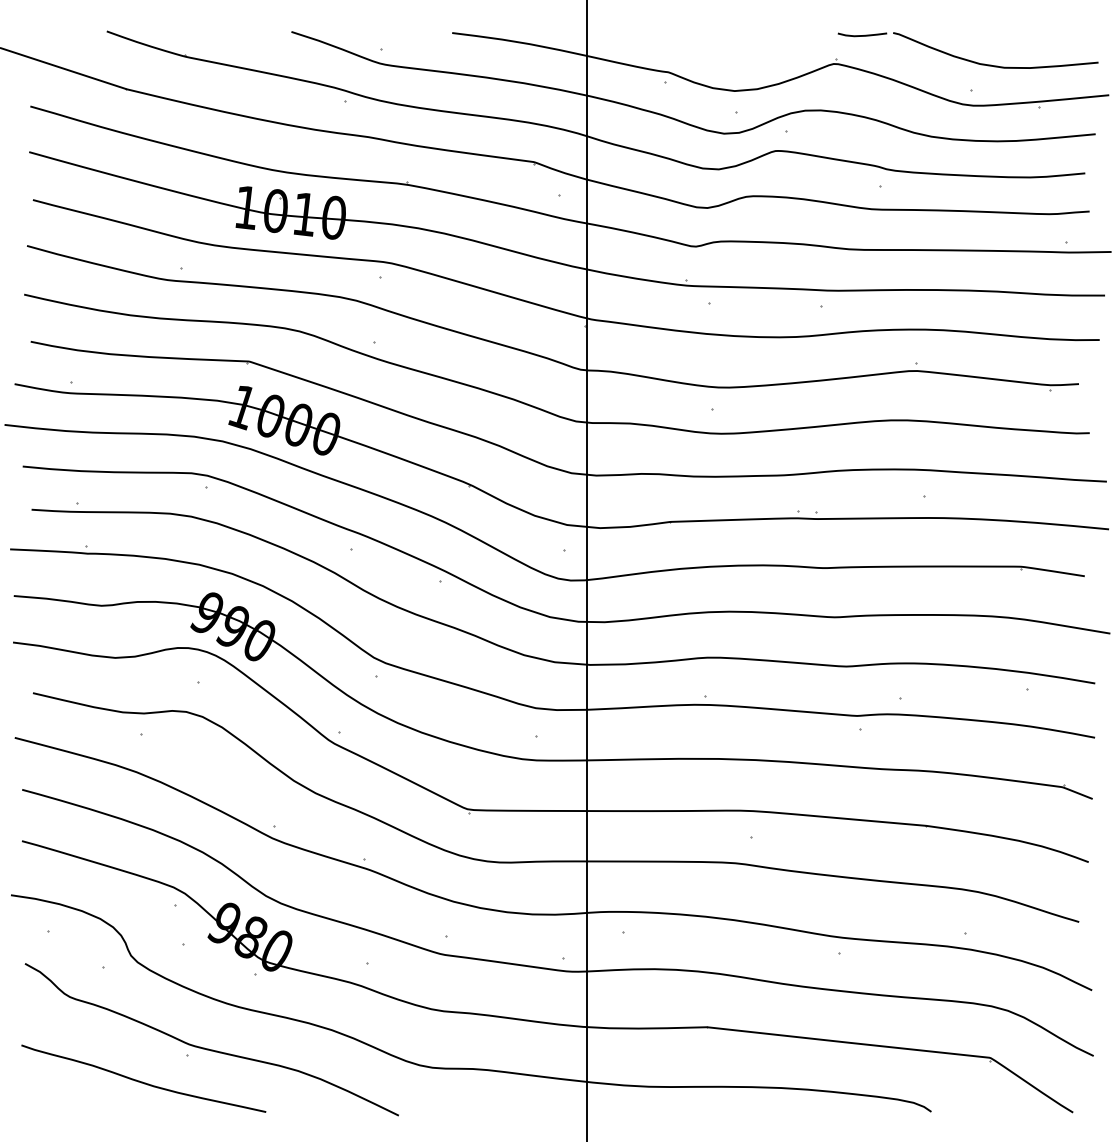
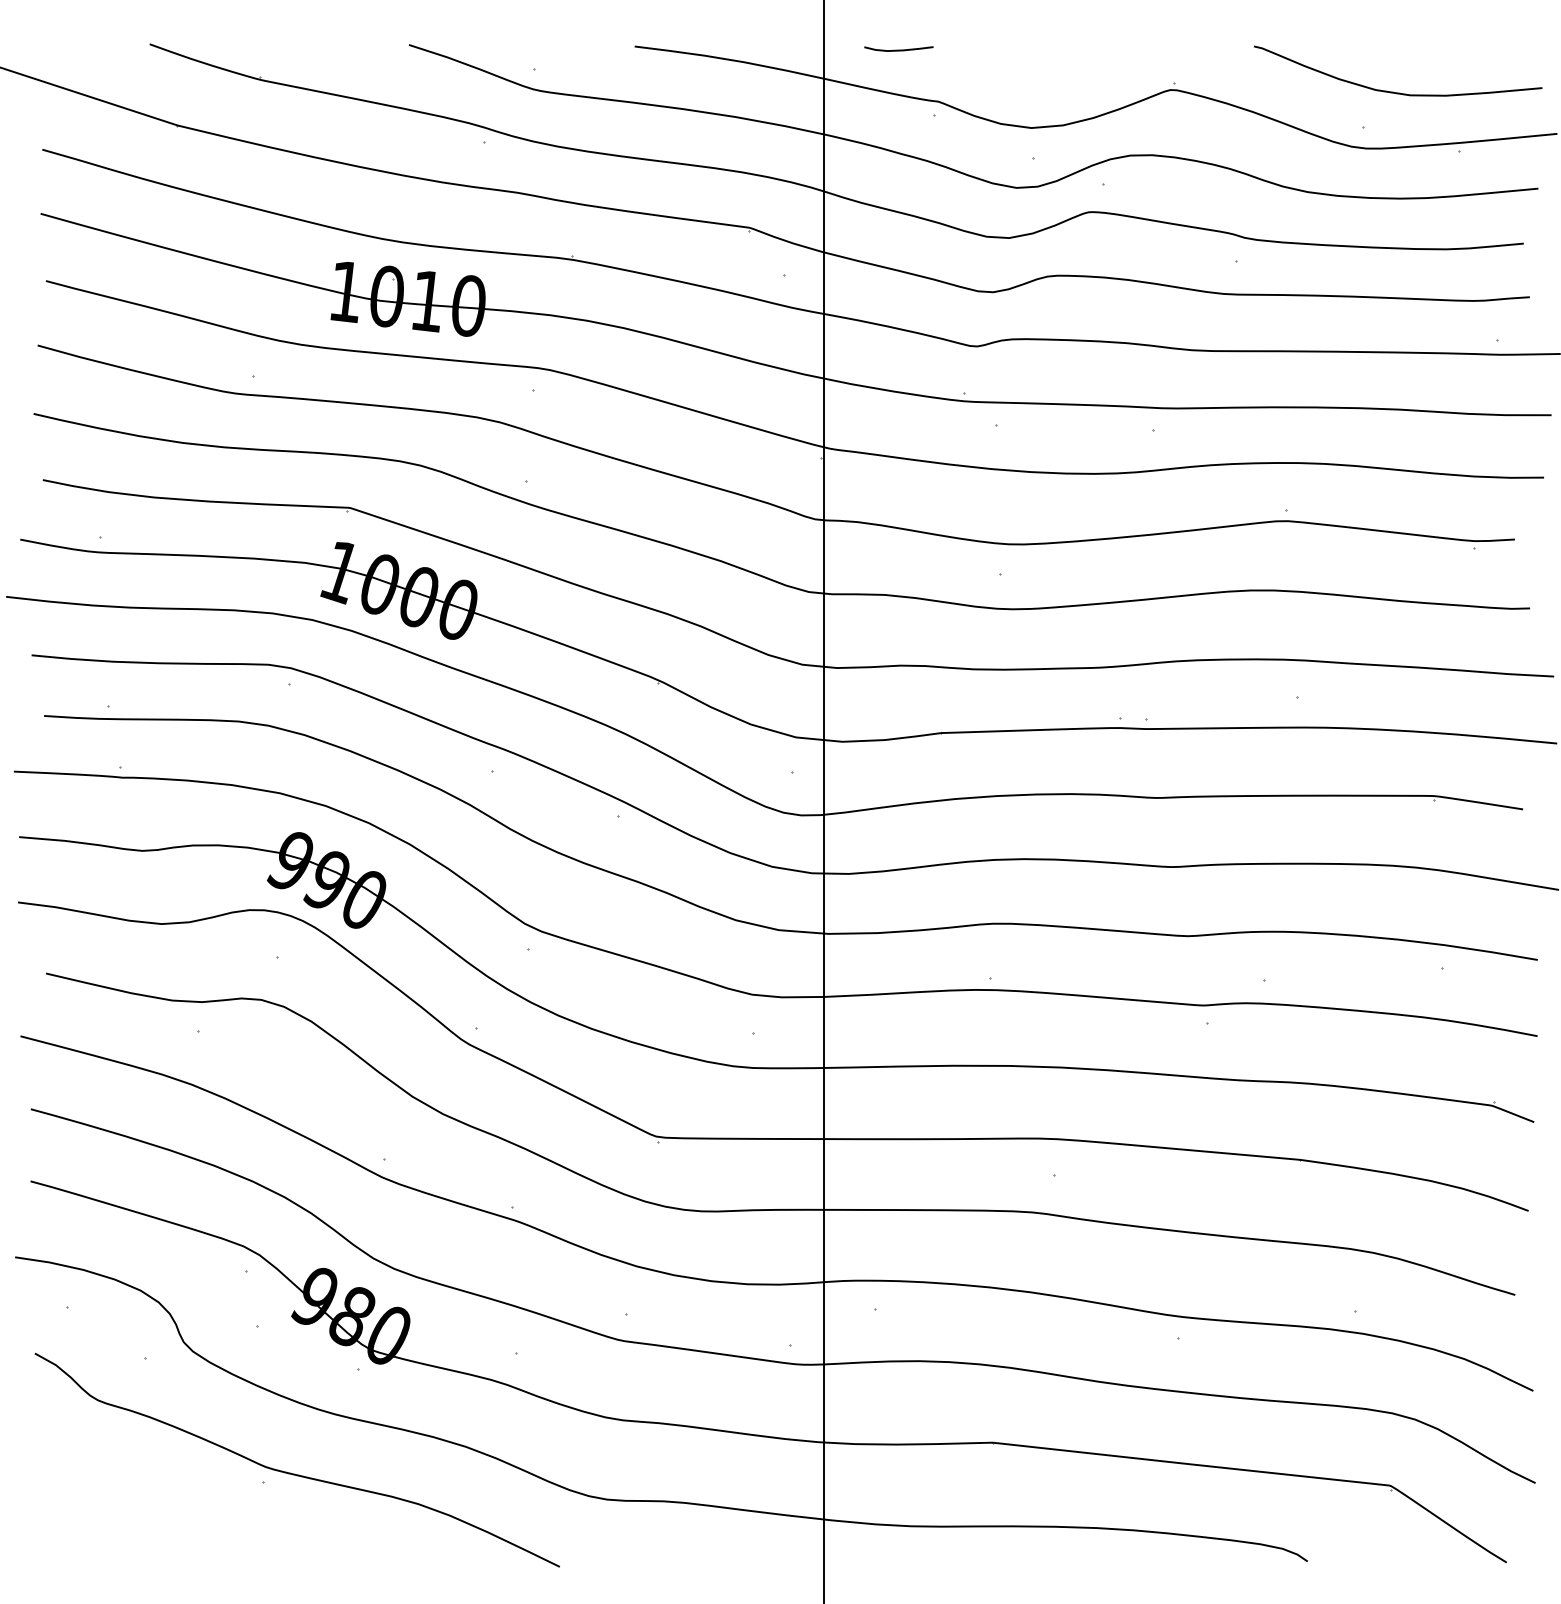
curve: (862, 35) -> (898, 49), moved
curve: (142, 1081) -> (200, 1519), removed

